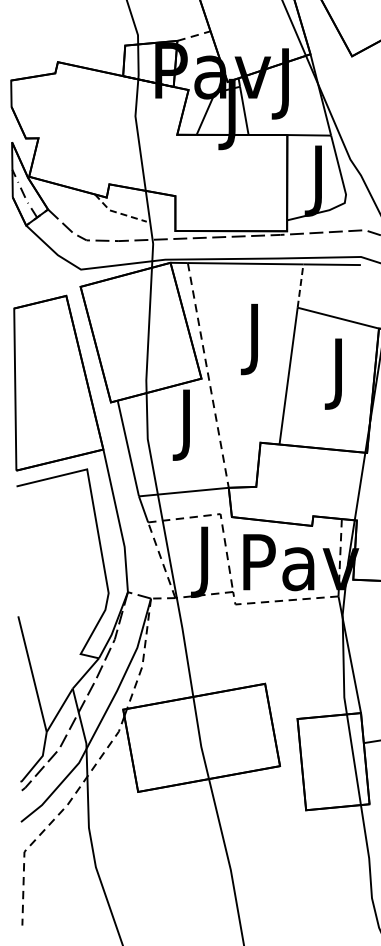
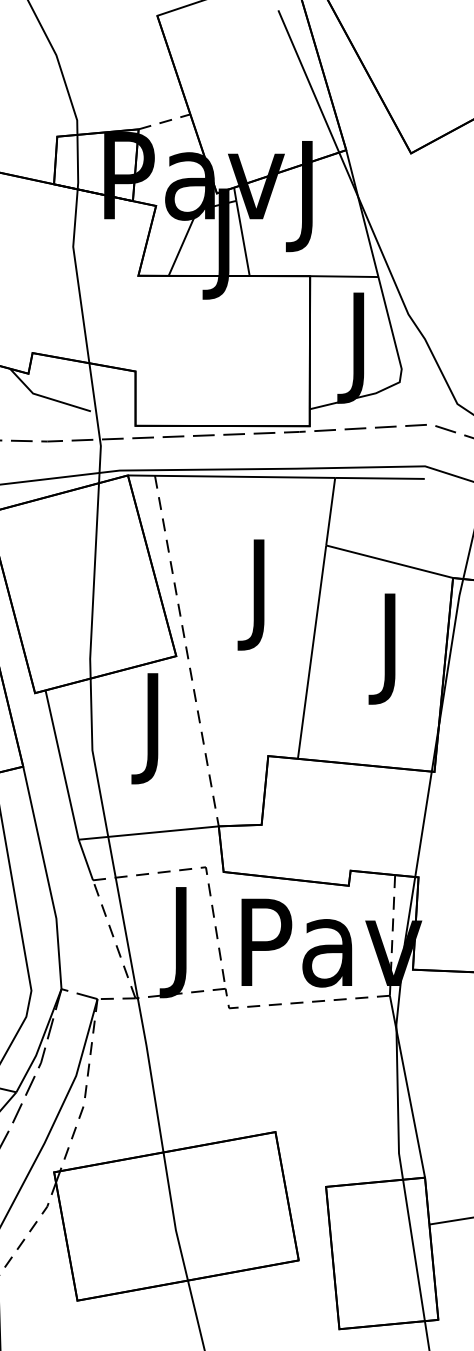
line: (117, 212) -> (45, 396), dashed -> solid
line: (300, 286) -> (330, 512), dashed -> solid

